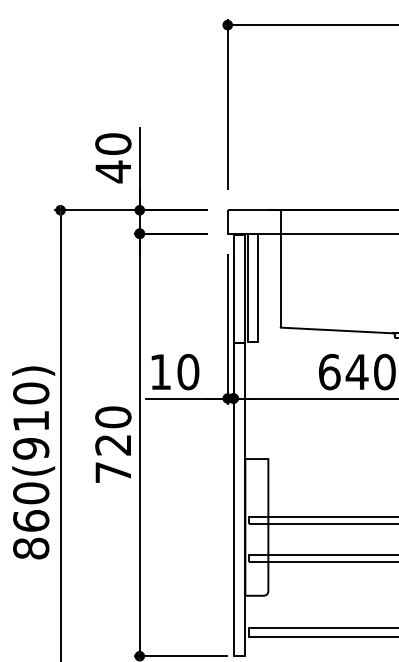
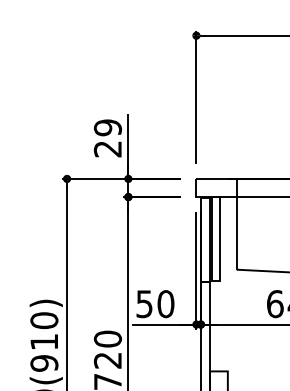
text: (113, 158) -> (108, 138), 40 -> 29
text: (160, 372) -> (144, 304), 10 -> 50

